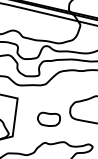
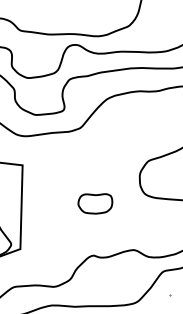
part: (48, 118) -> (94, 202), size x0.7

